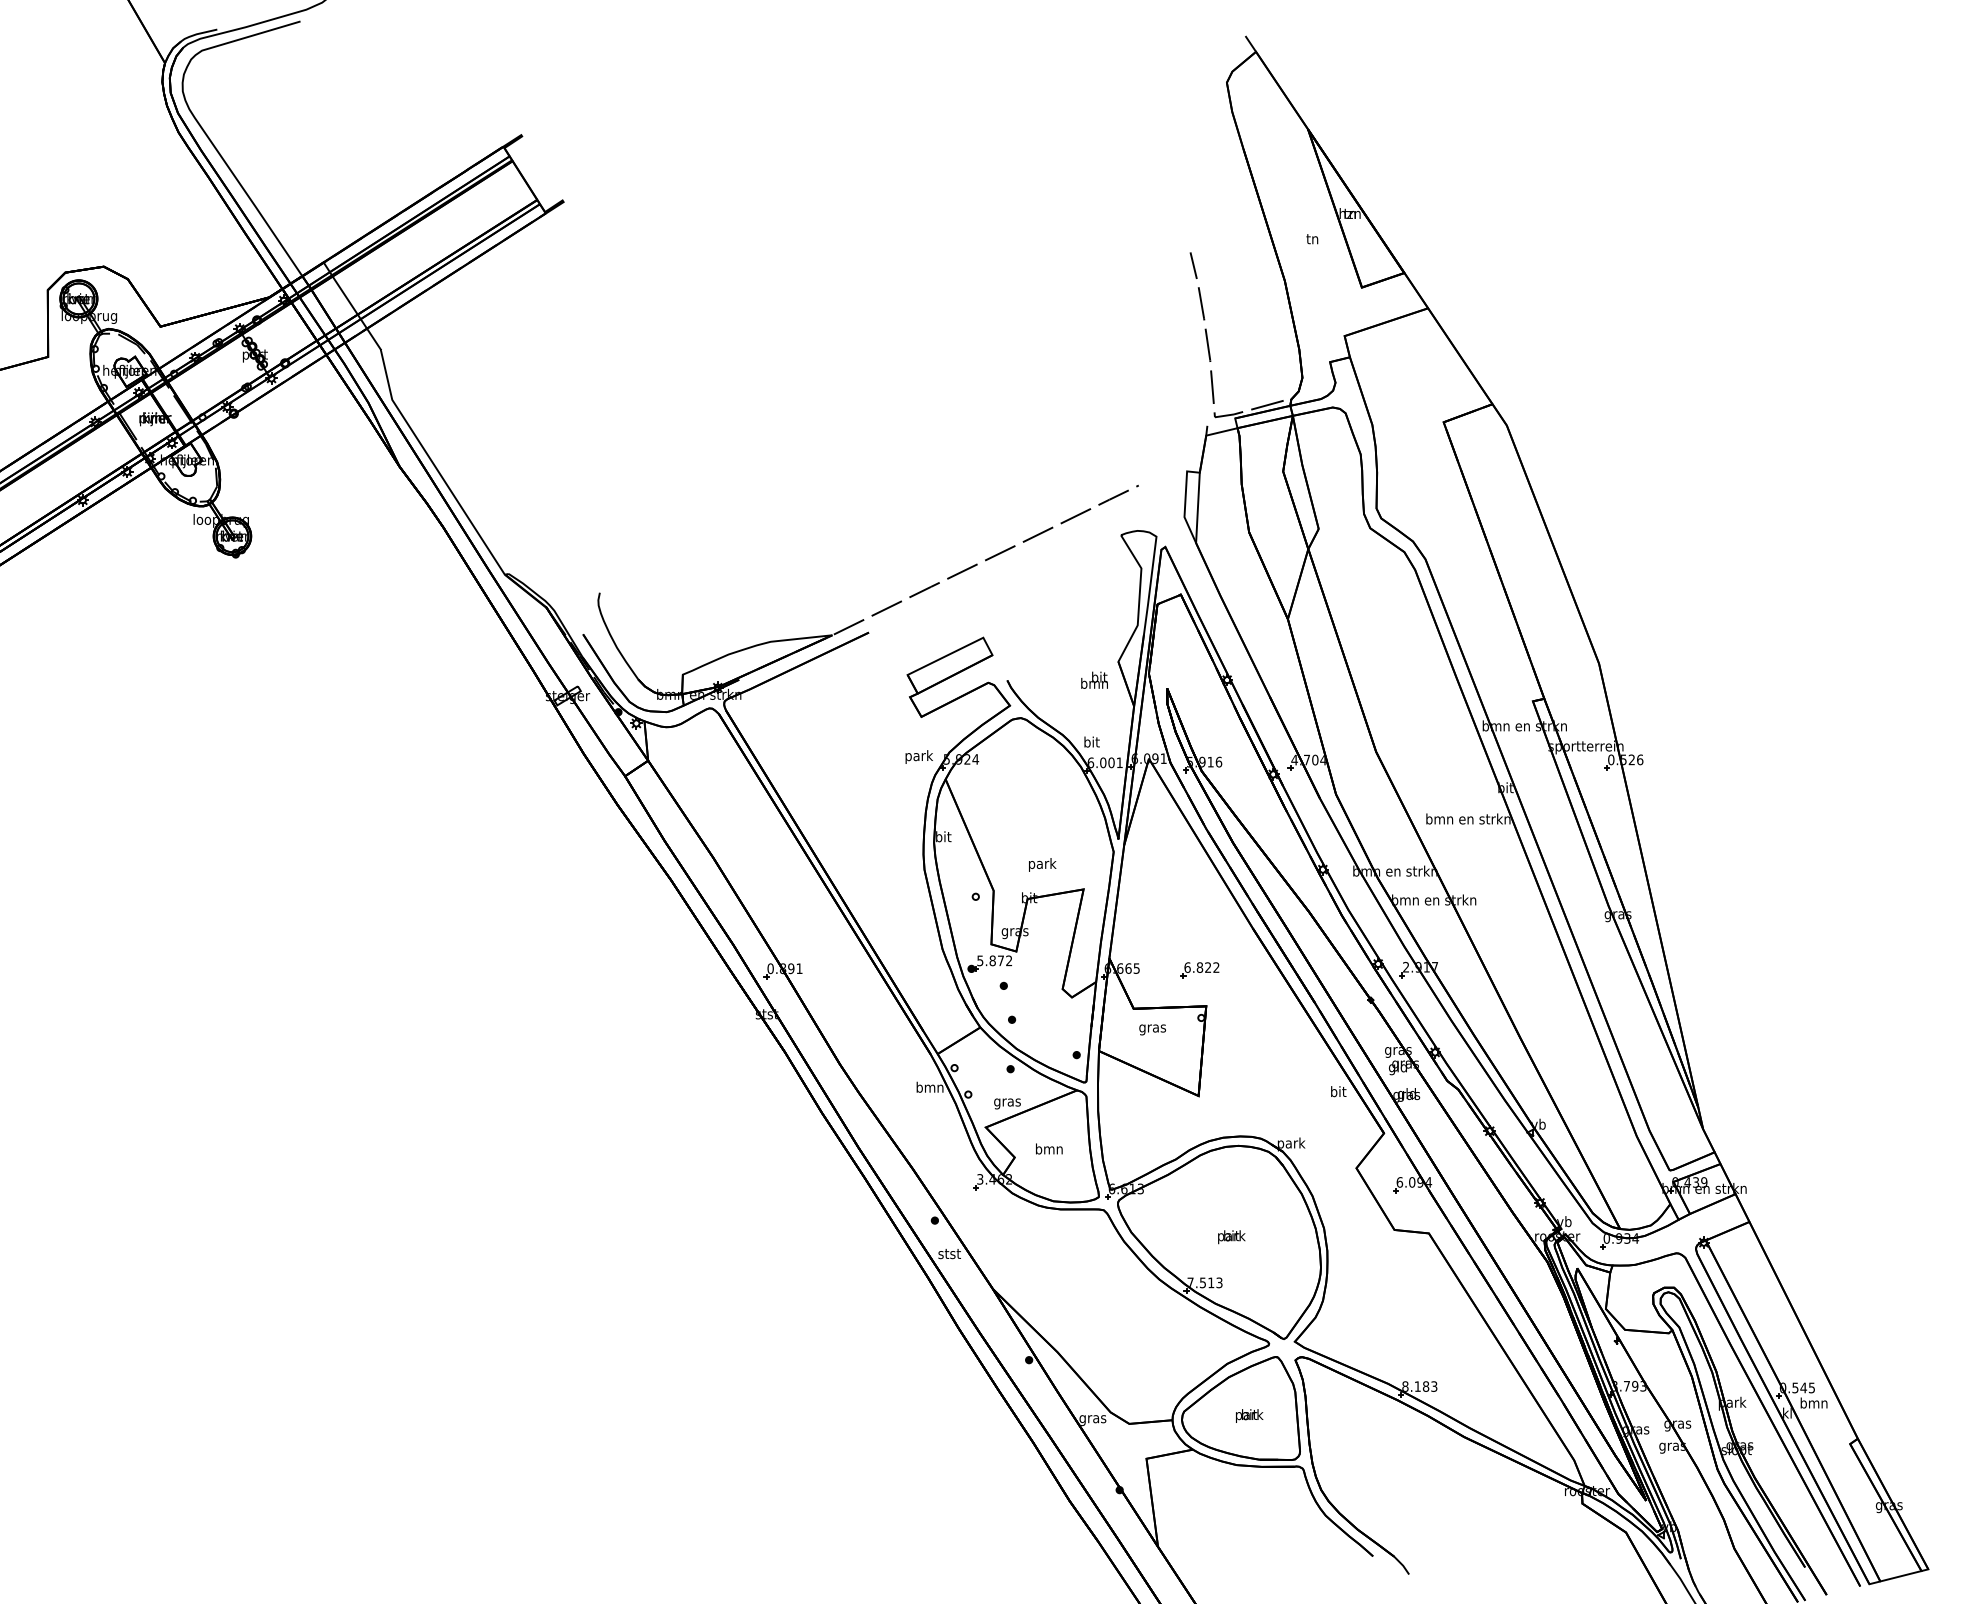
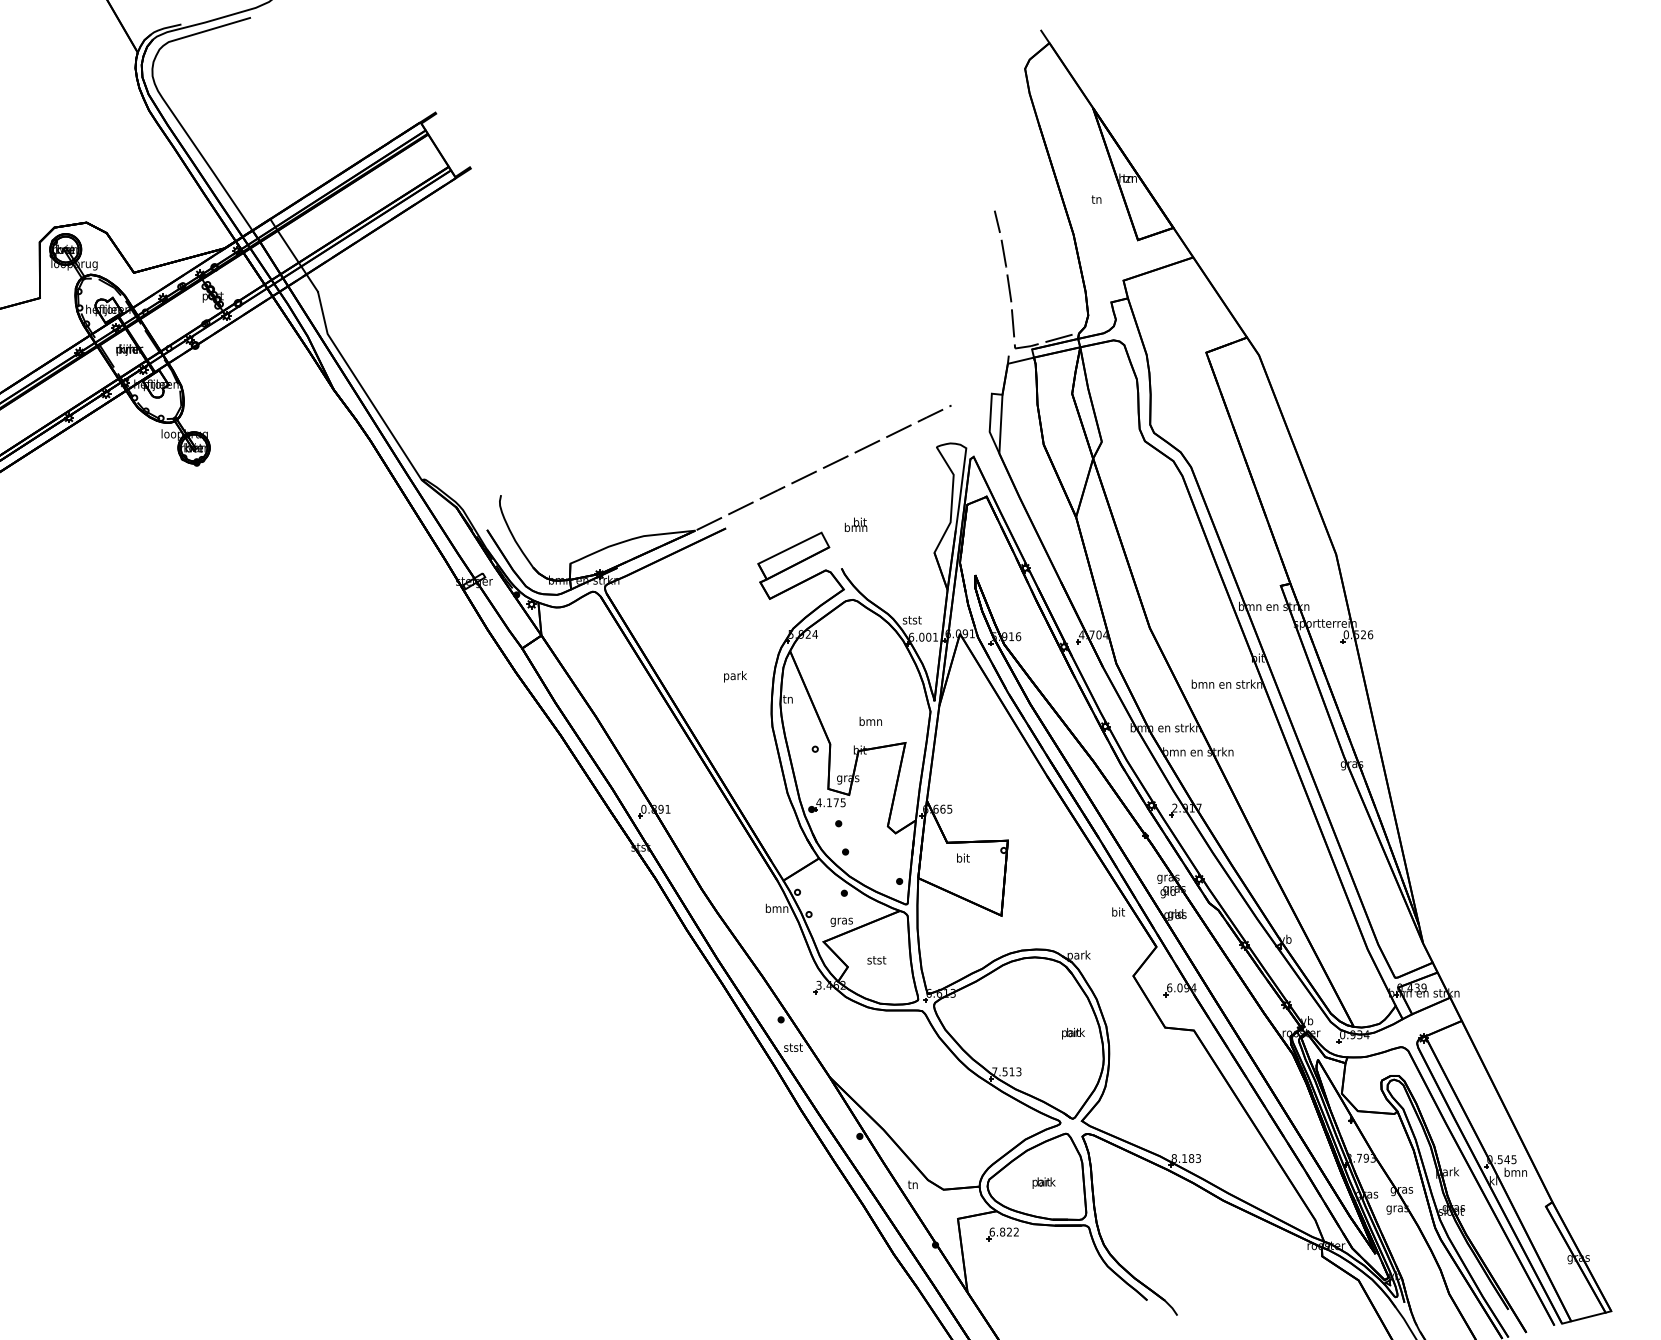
text: (1094, 679) -> (855, 524), moved
text: (1091, 741) -> (911, 619), bit -> stst
text: (918, 756) -> (734, 676), moved
text: (943, 836) -> (788, 698), bit -> tn
text: (1042, 864) -> (871, 722), park -> bmn
text: (994, 960) -> (830, 802), 5.872 -> 4.175
part: (1199, 970) -> (1002, 1234), moved
text: (1152, 1028) -> (962, 859), gras -> bit
text: (1049, 1148) -> (876, 959), bmn -> stst
text: (1231, 1237) -> (1073, 1033), moved
text: (1092, 1419) -> (912, 1186), gras -> tn

